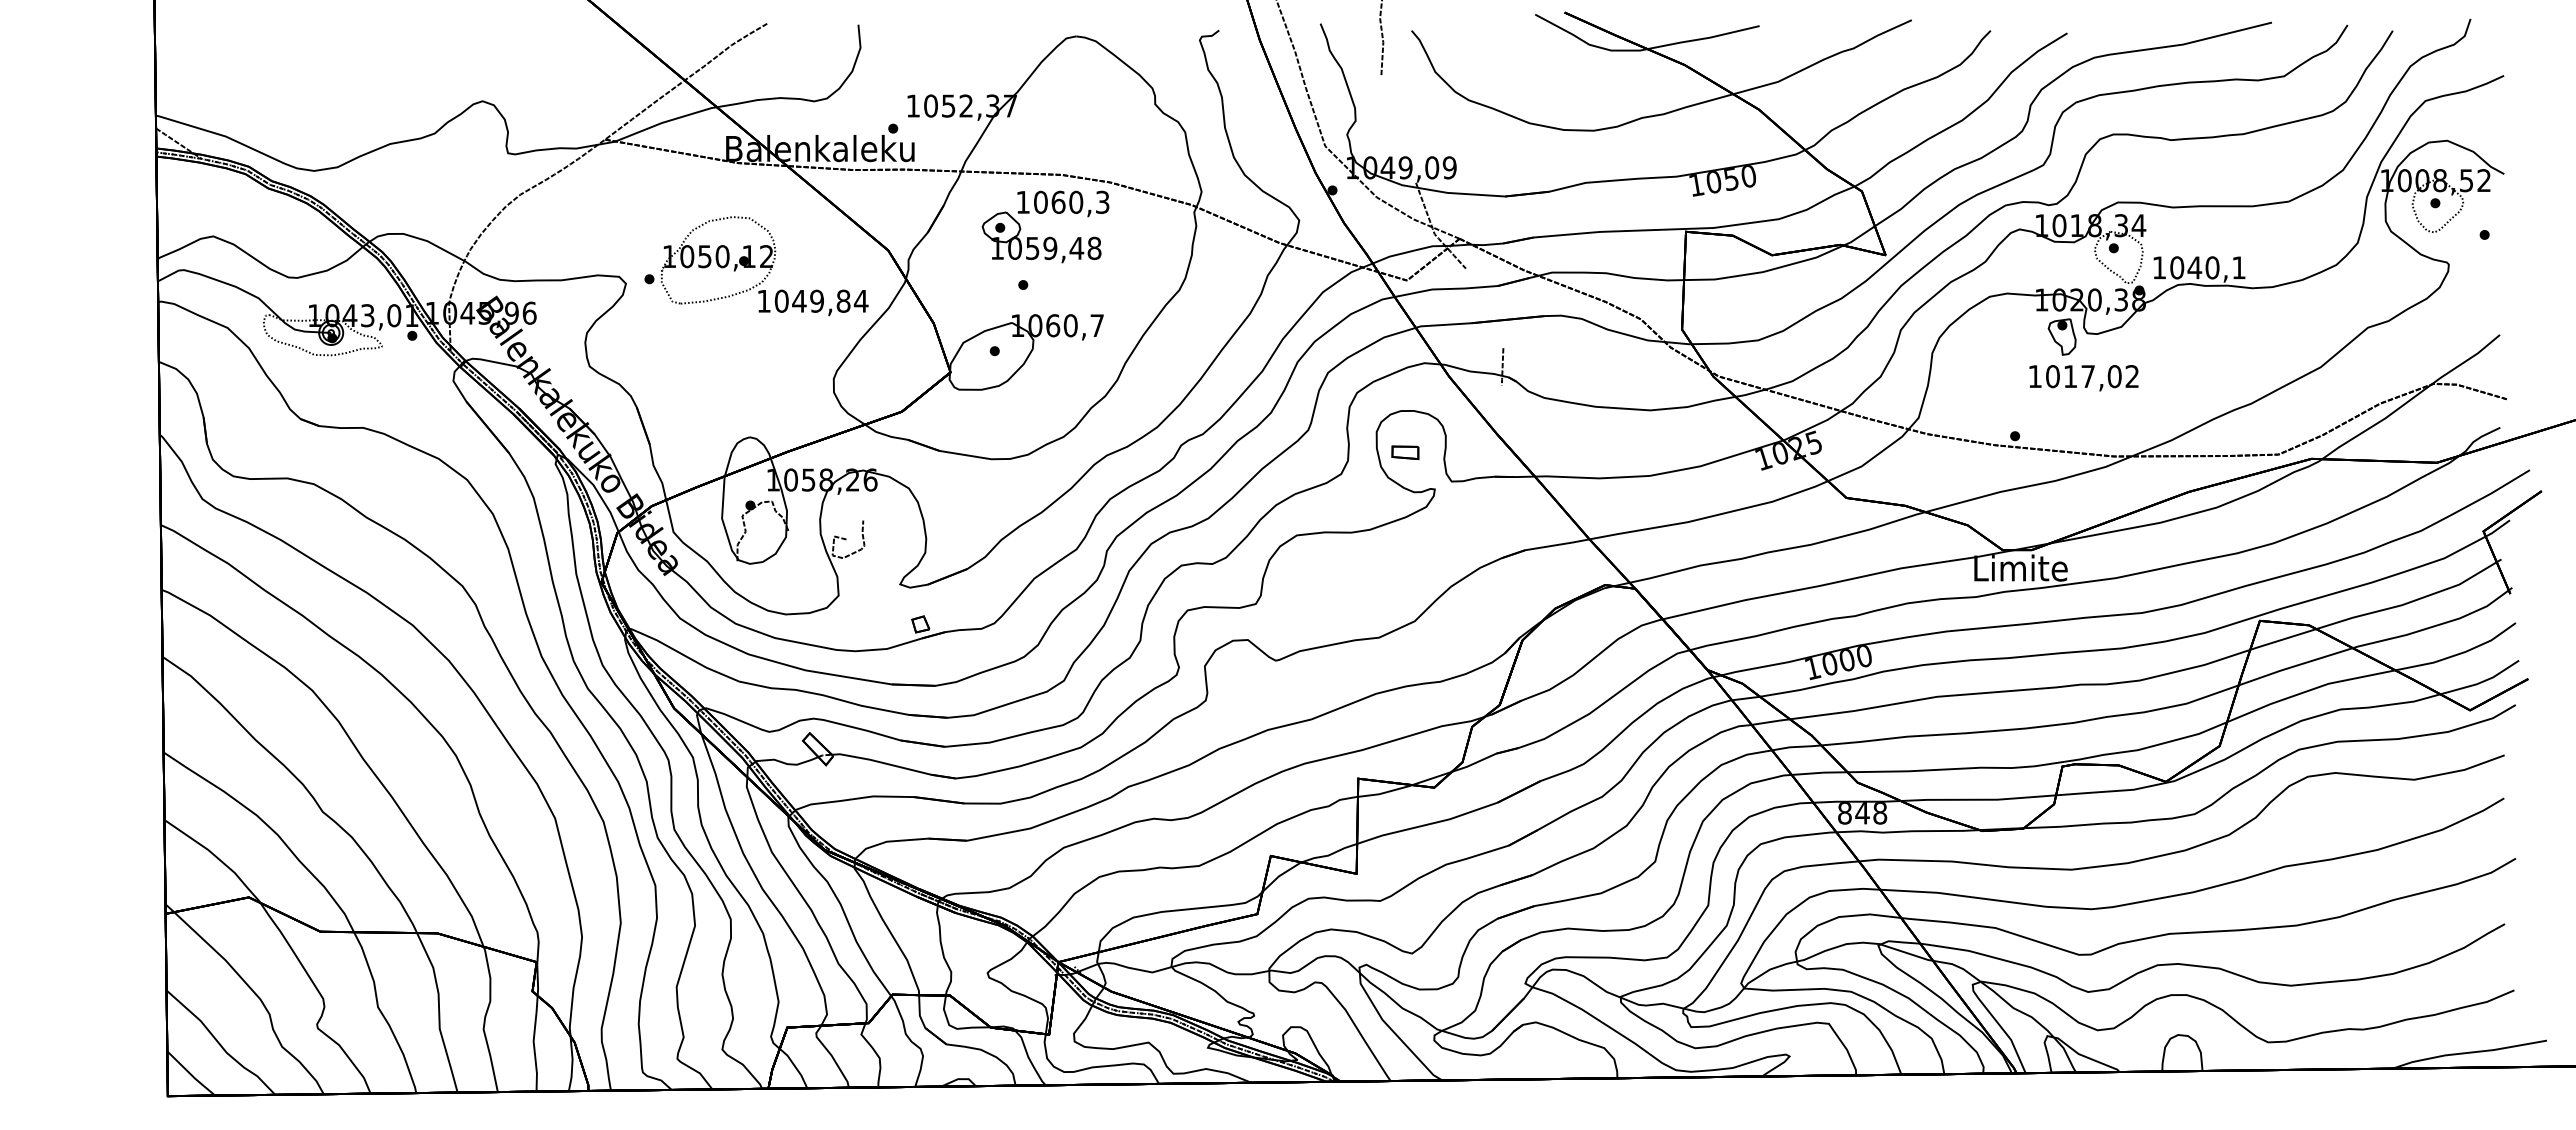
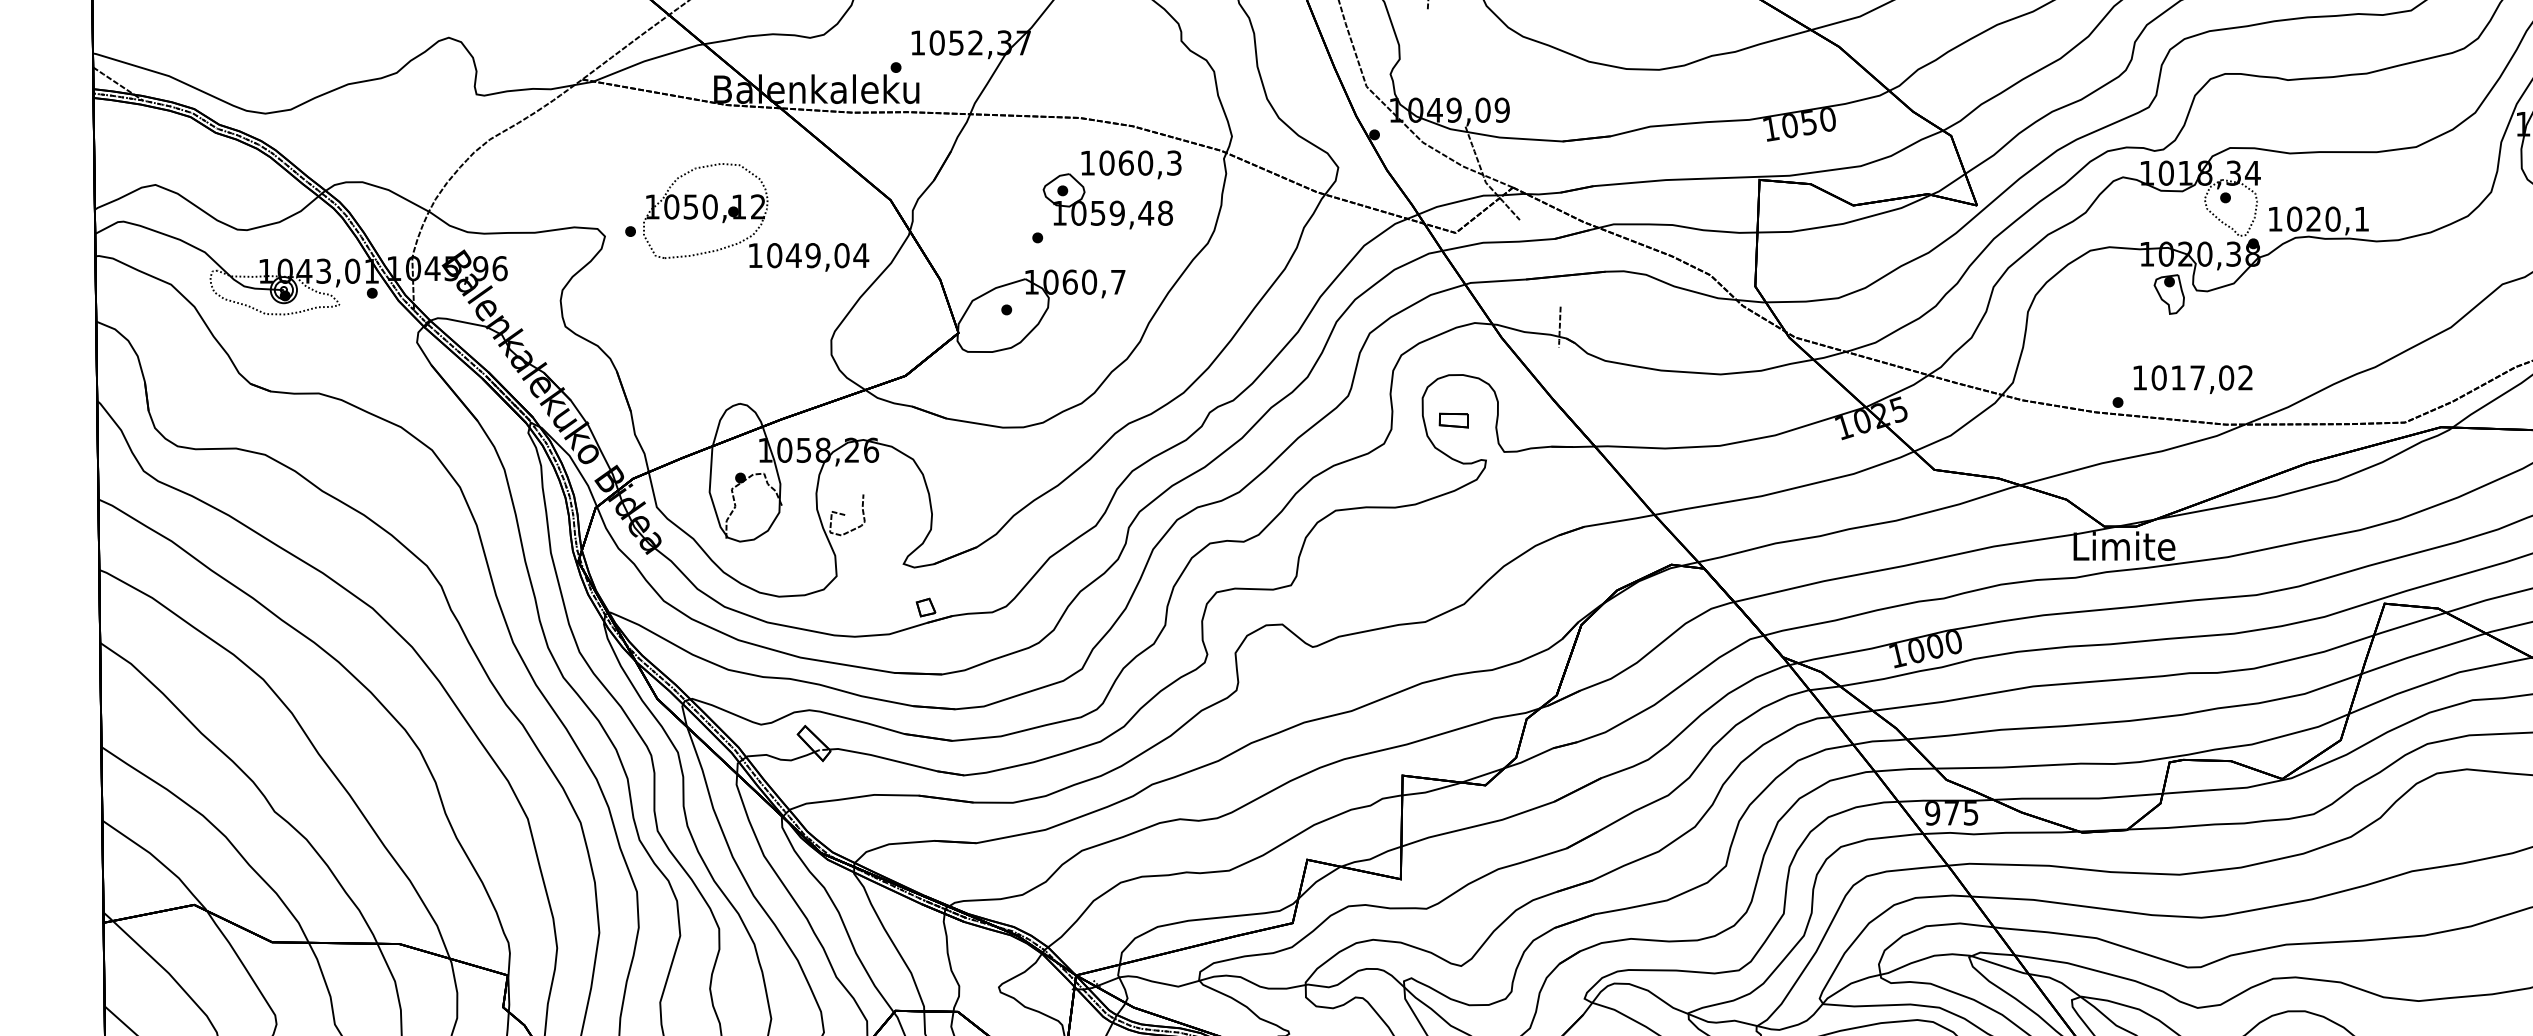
part: (1049, 236) -> (1116, 200), moved
text: (2194, 267) -> (2313, 218), 1040,1 -> 1020,1
text: (843, 301) -> (841, 255), 1049,84 -> 1049,04
text: (2083, 378) -> (2192, 380), moved
text: (1862, 813) -> (1951, 813), 848 -> 975

